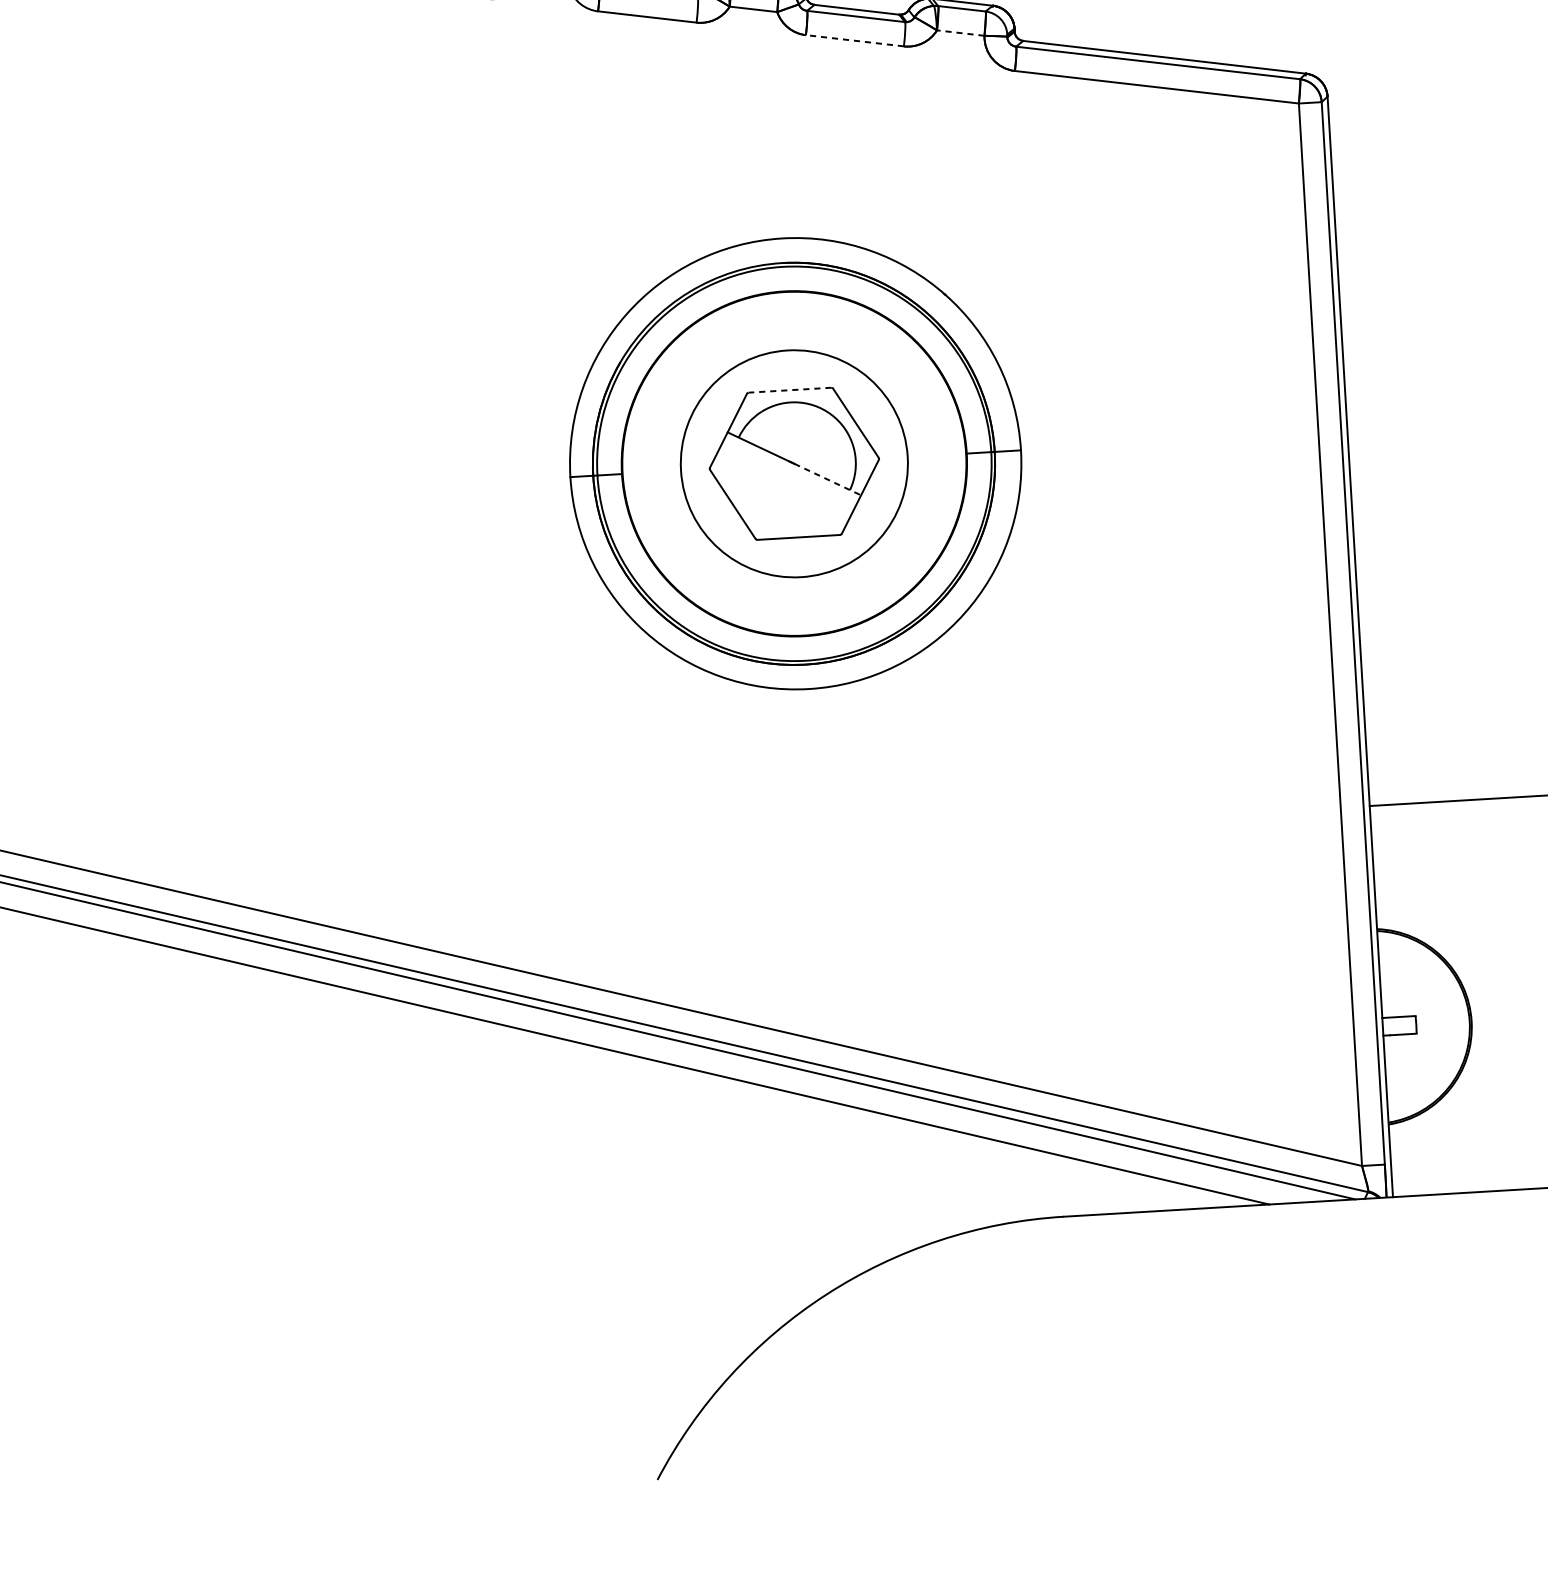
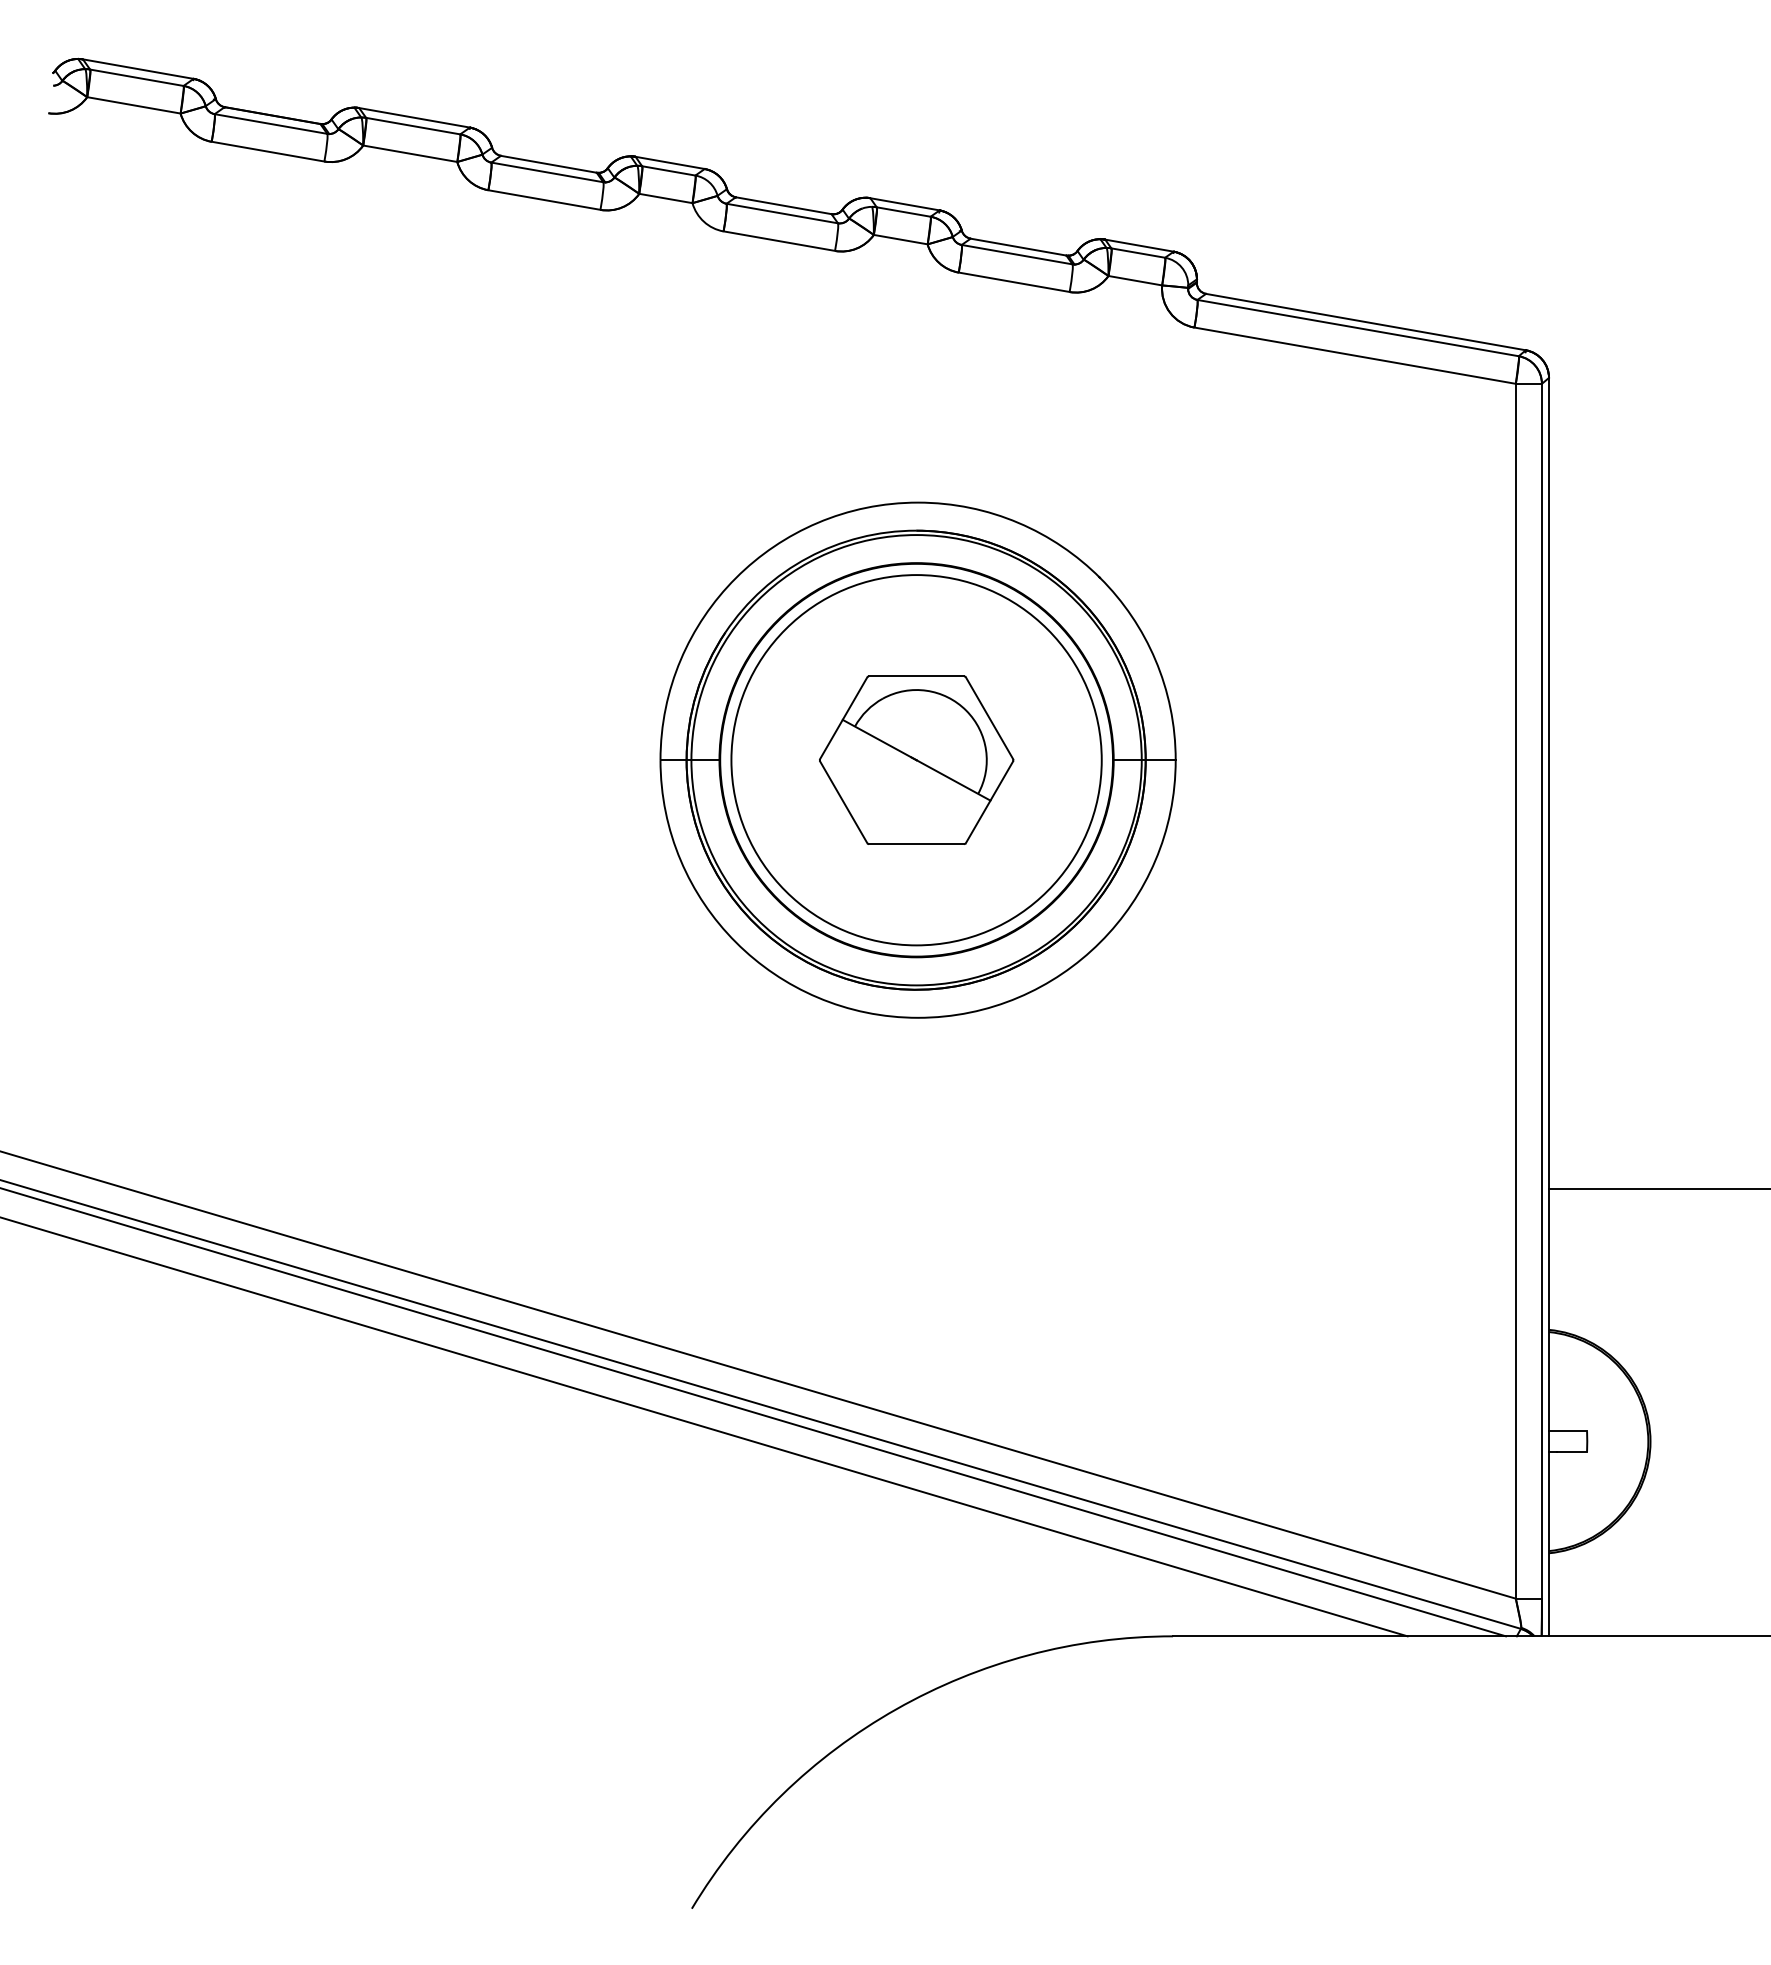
line: (960, 32) -> (1134, 280), dashed -> solid
line: (854, 40) -> (1013, 282), dashed -> solid
line: (789, 390) -> (916, 676), dashed -> solid
circle: (794, 464) -> (916, 760), size x1.43
line: (827, 479) -> (953, 780), dashed -> solid

